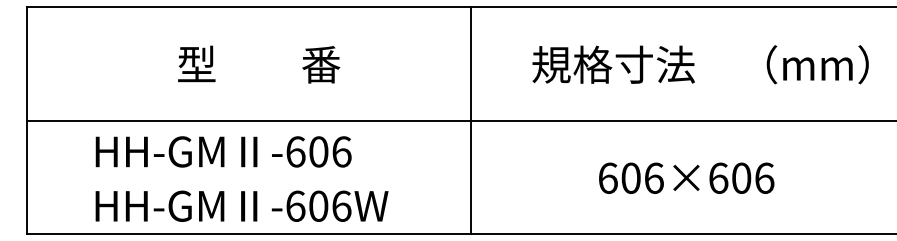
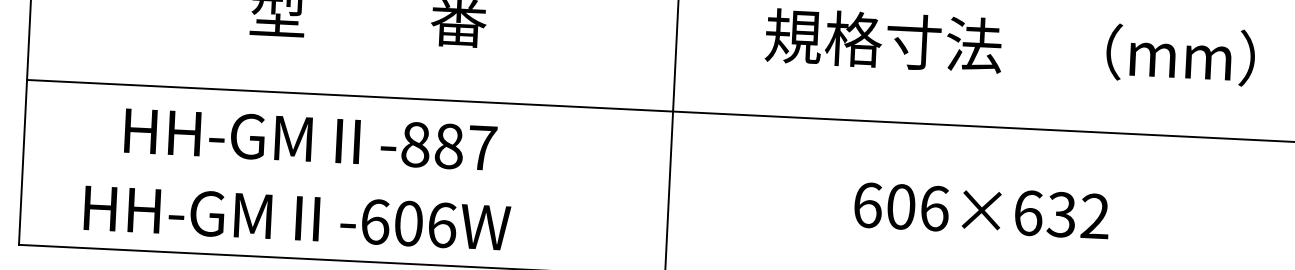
text: (318, 151) -> (448, 145), -606 -> -887
text: (752, 177) -> (1077, 214), 606×606 -> 606×632
text: (241, 205) -> (296, 216), moved

